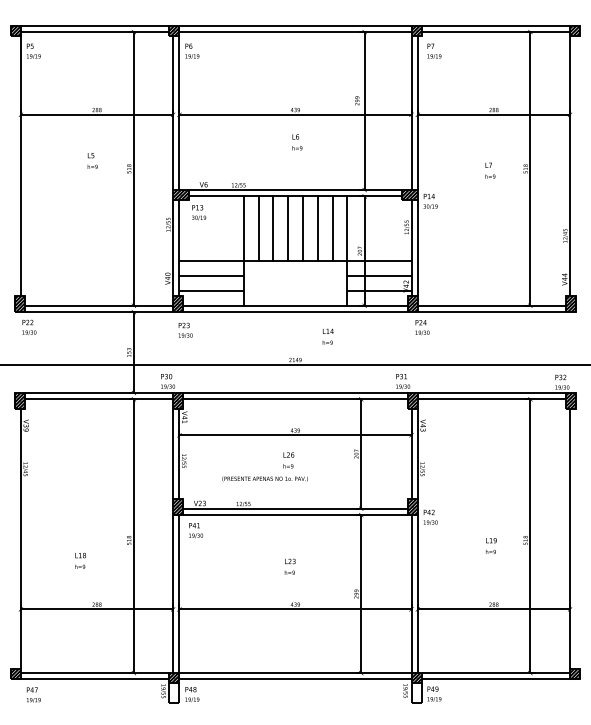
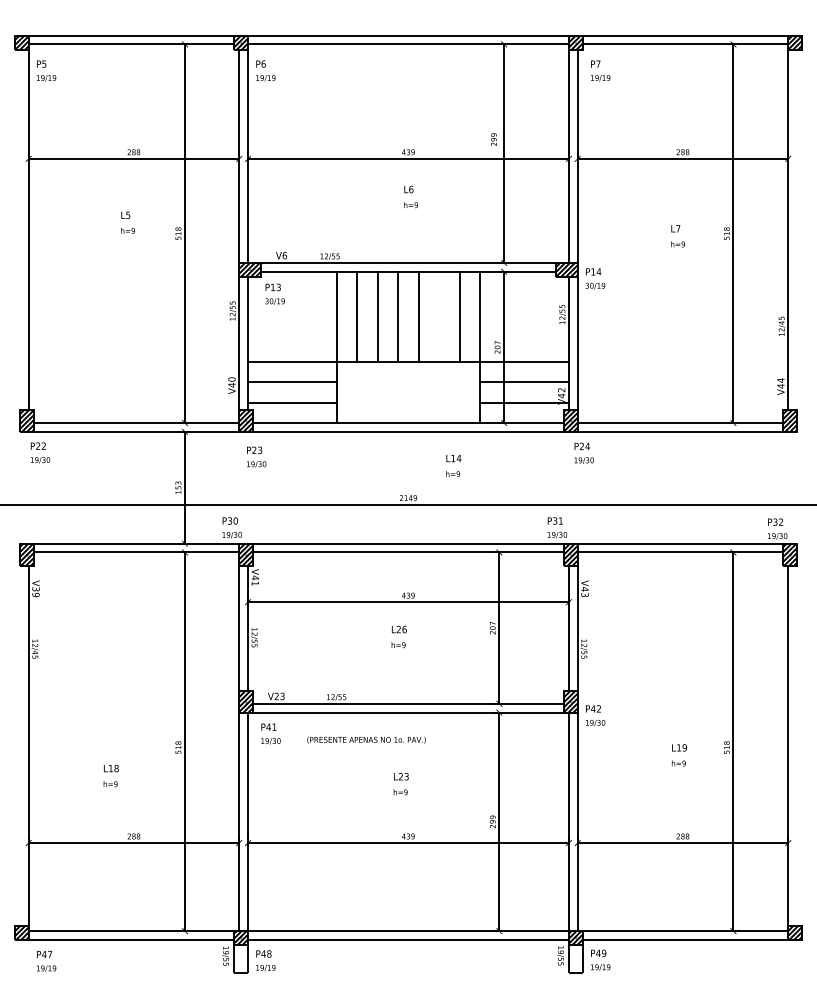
line: (317, 228) -> (438, 316), removed
text: (264, 478) -> (365, 739), moved

